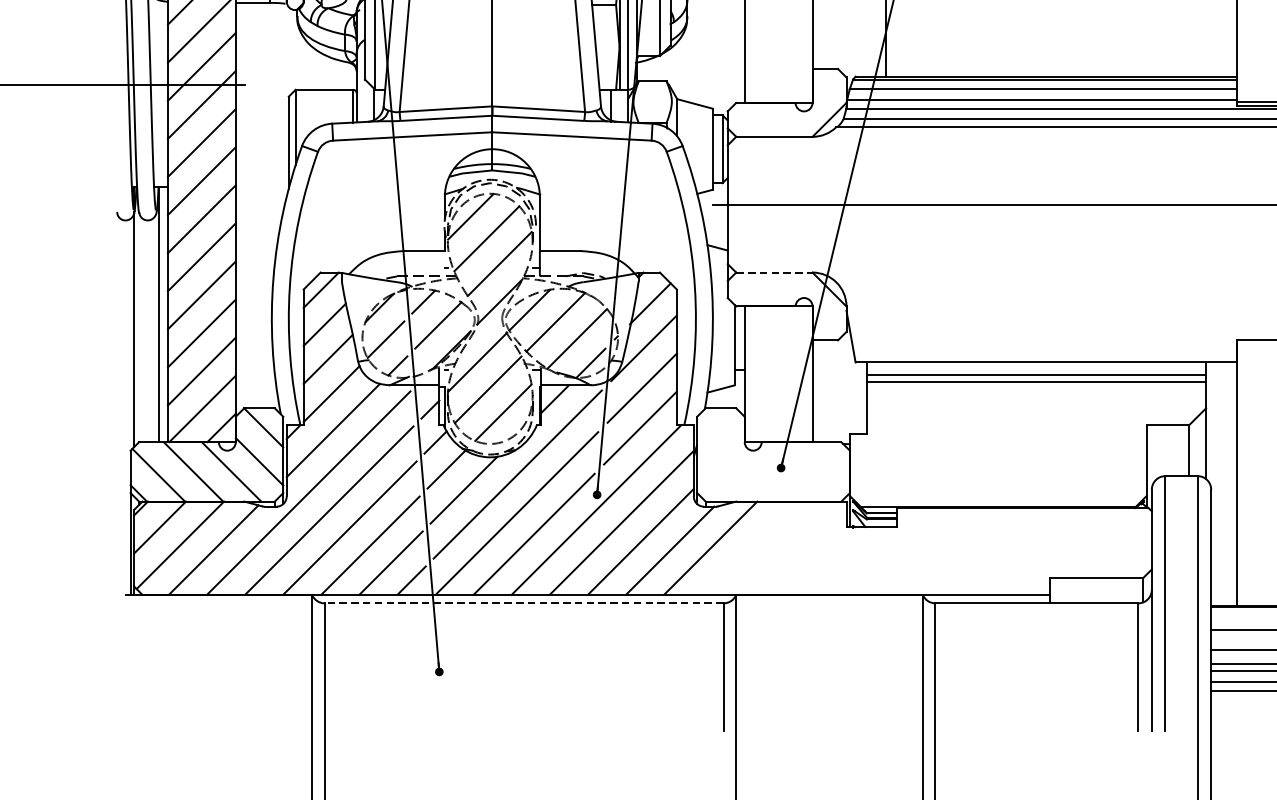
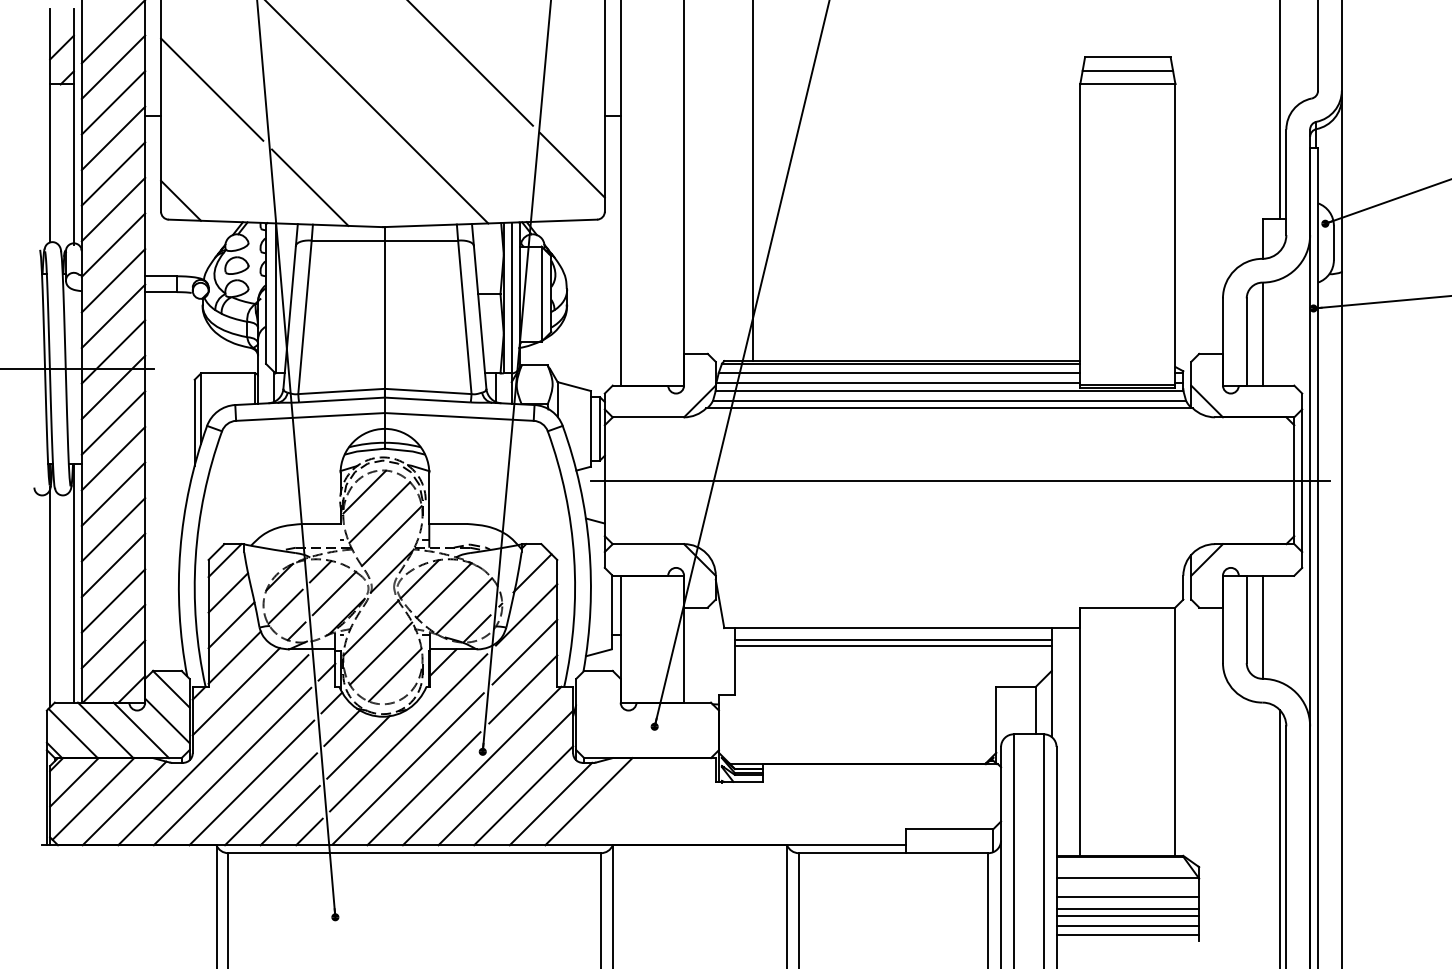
line: (774, 272) -> (648, 544), dashed -> solid
line: (524, 603) -> (414, 853), dashed -> solid

